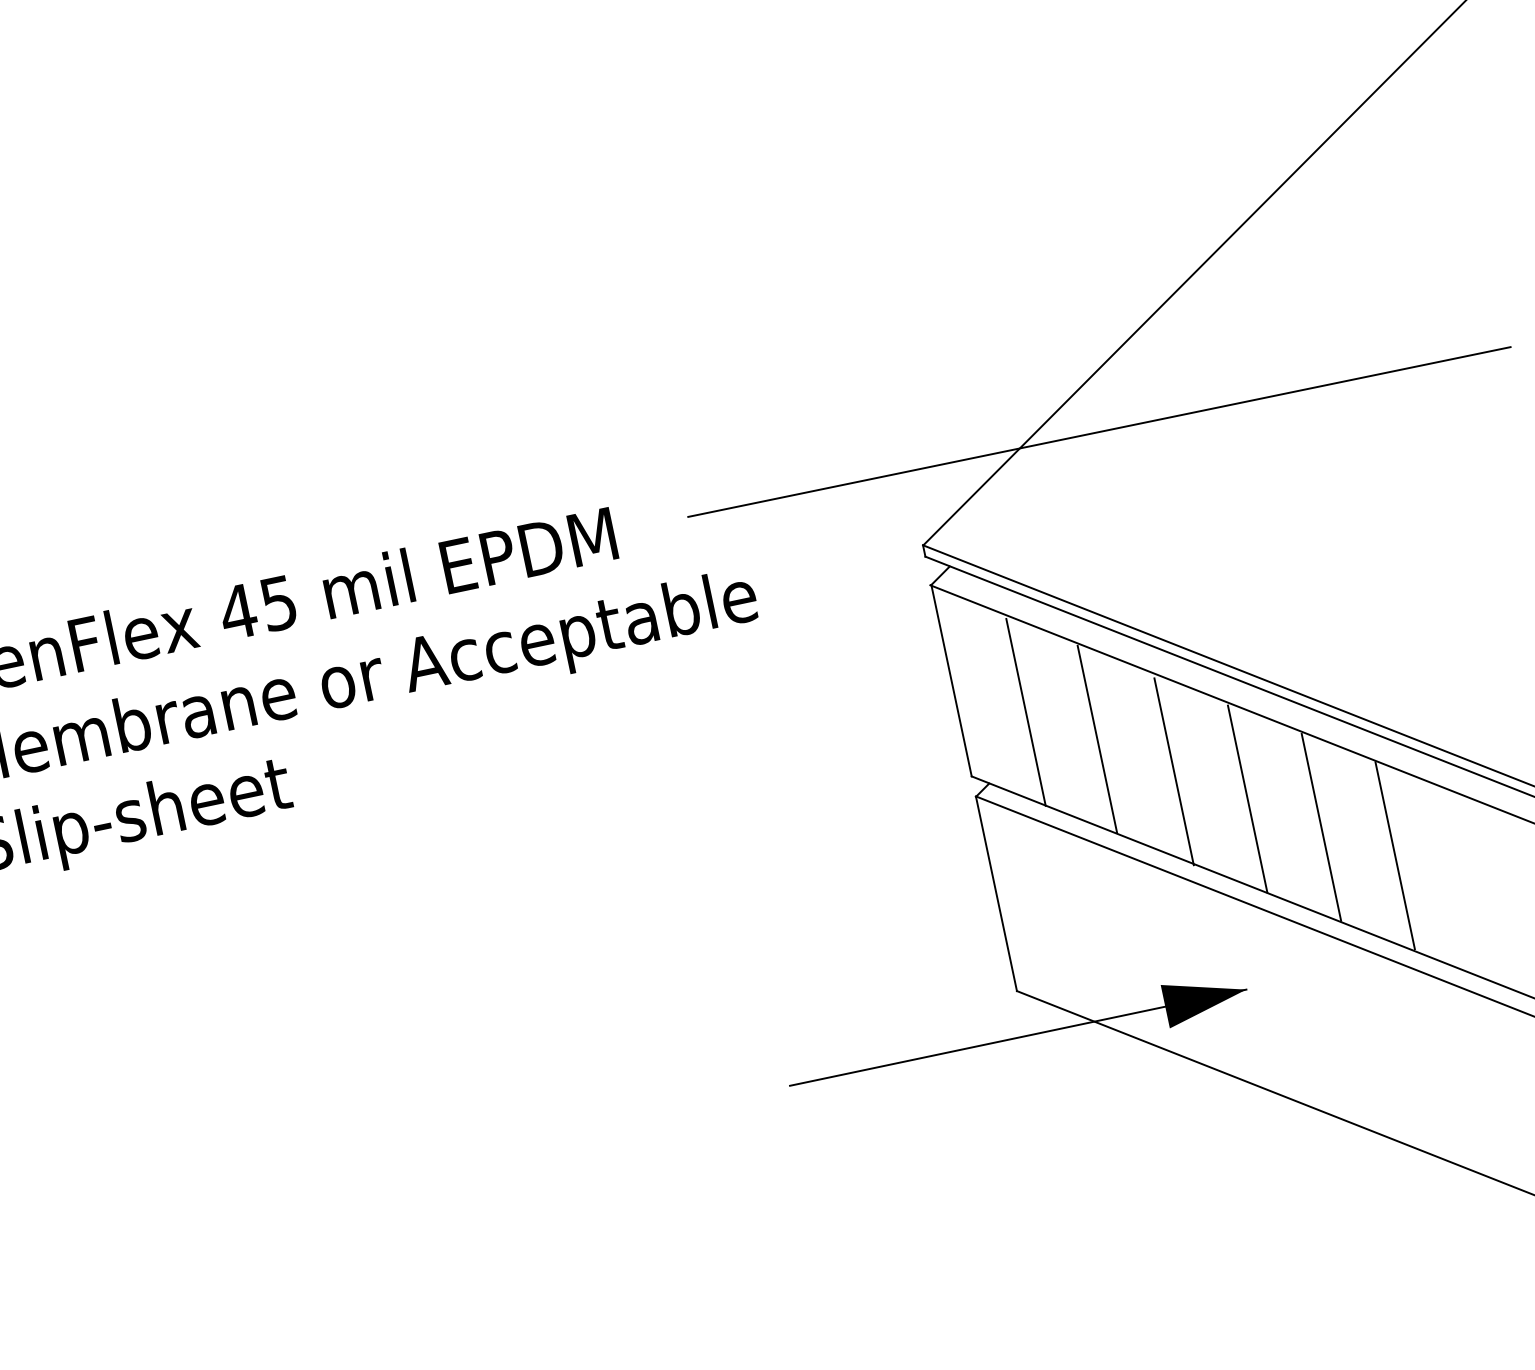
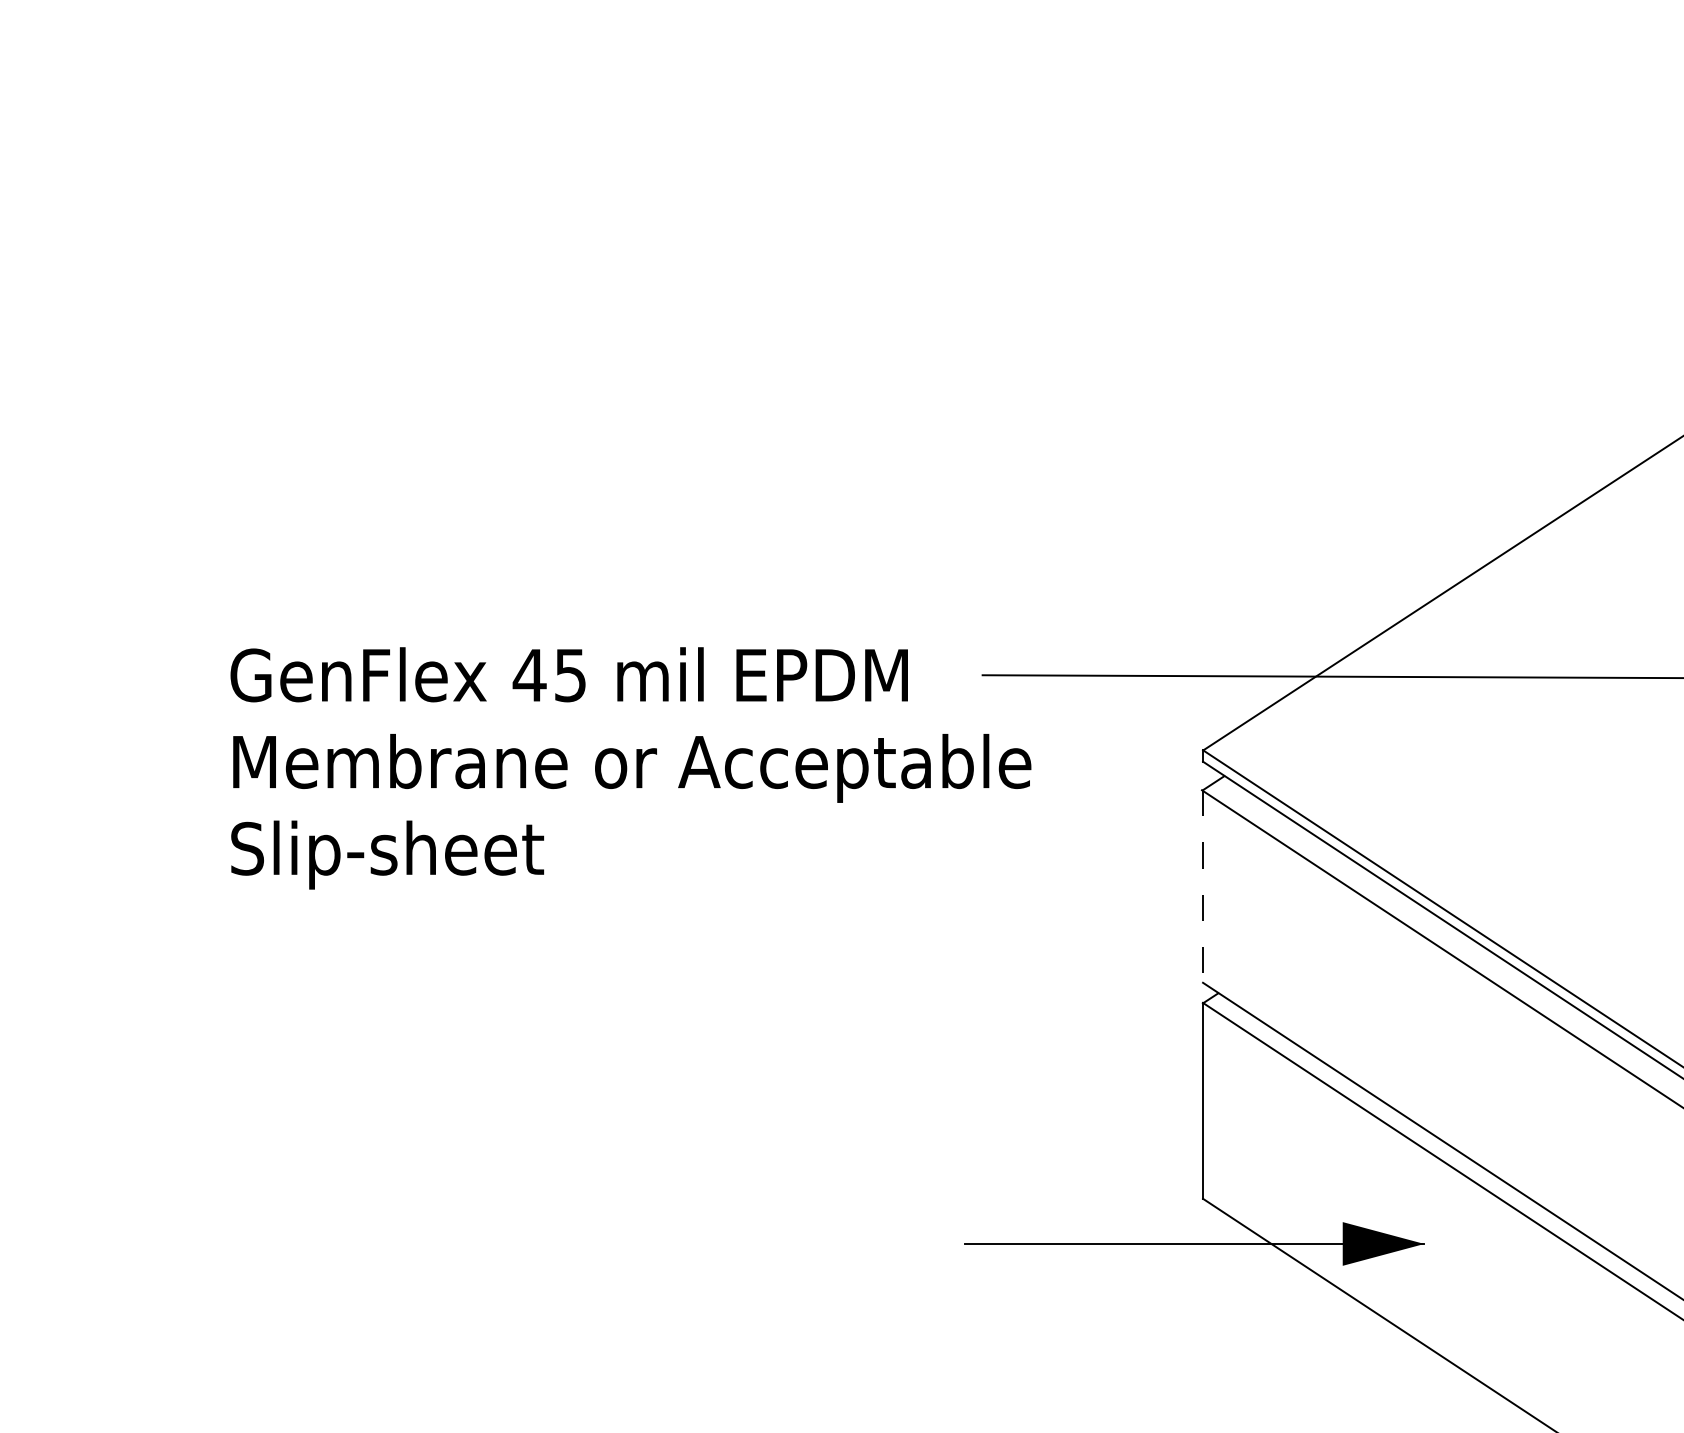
line: (952, 680) -> (1203, 886), solid -> dashed
line: (1026, 712) -> (1268, 932), removed
line: (1097, 739) -> (1331, 972), removed
line: (1173, 771) -> (1398, 1019), removed
line: (1247, 798) -> (1464, 1060), removed
line: (1321, 827) -> (1529, 1102), removed
line: (1394, 856) -> (1594, 1145), removed

